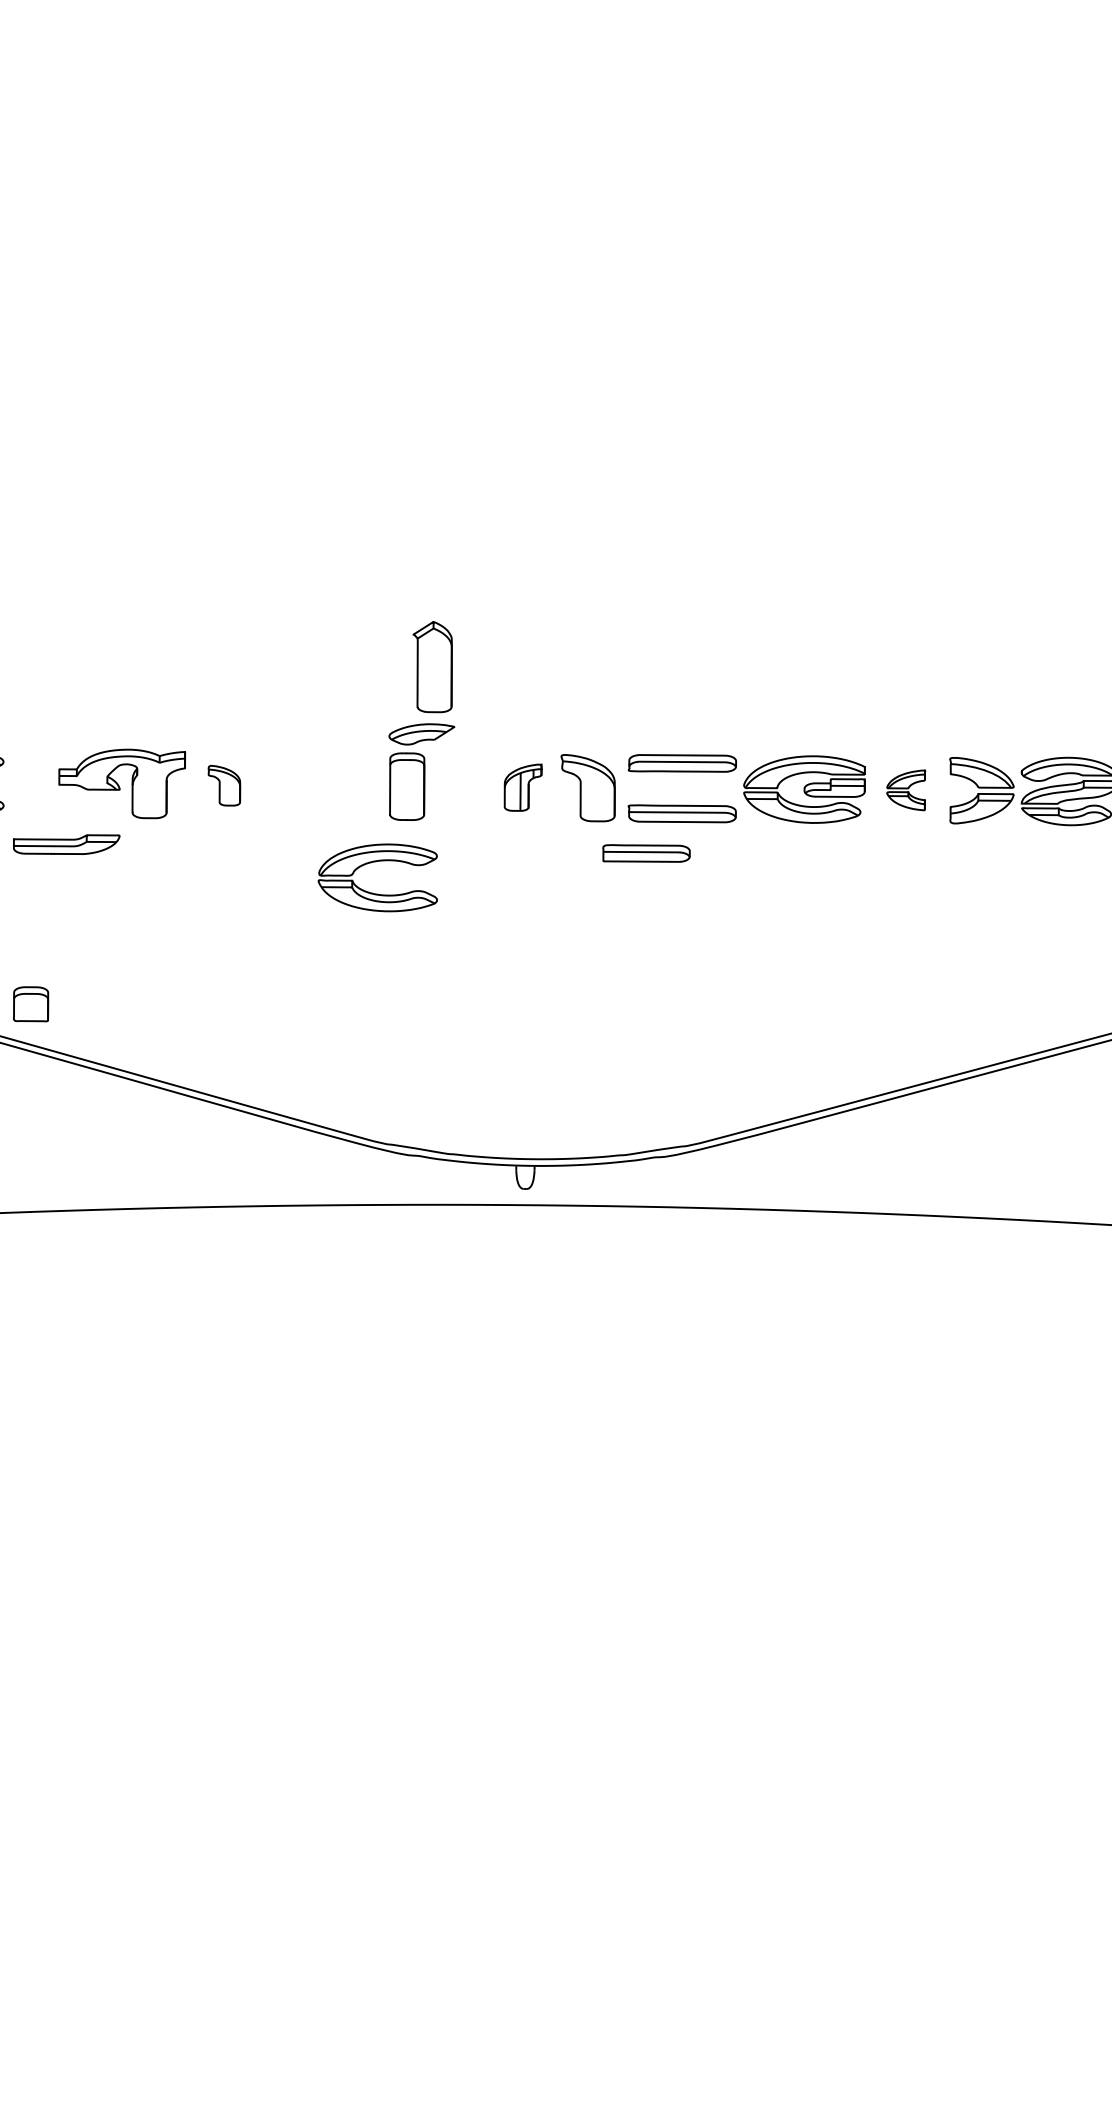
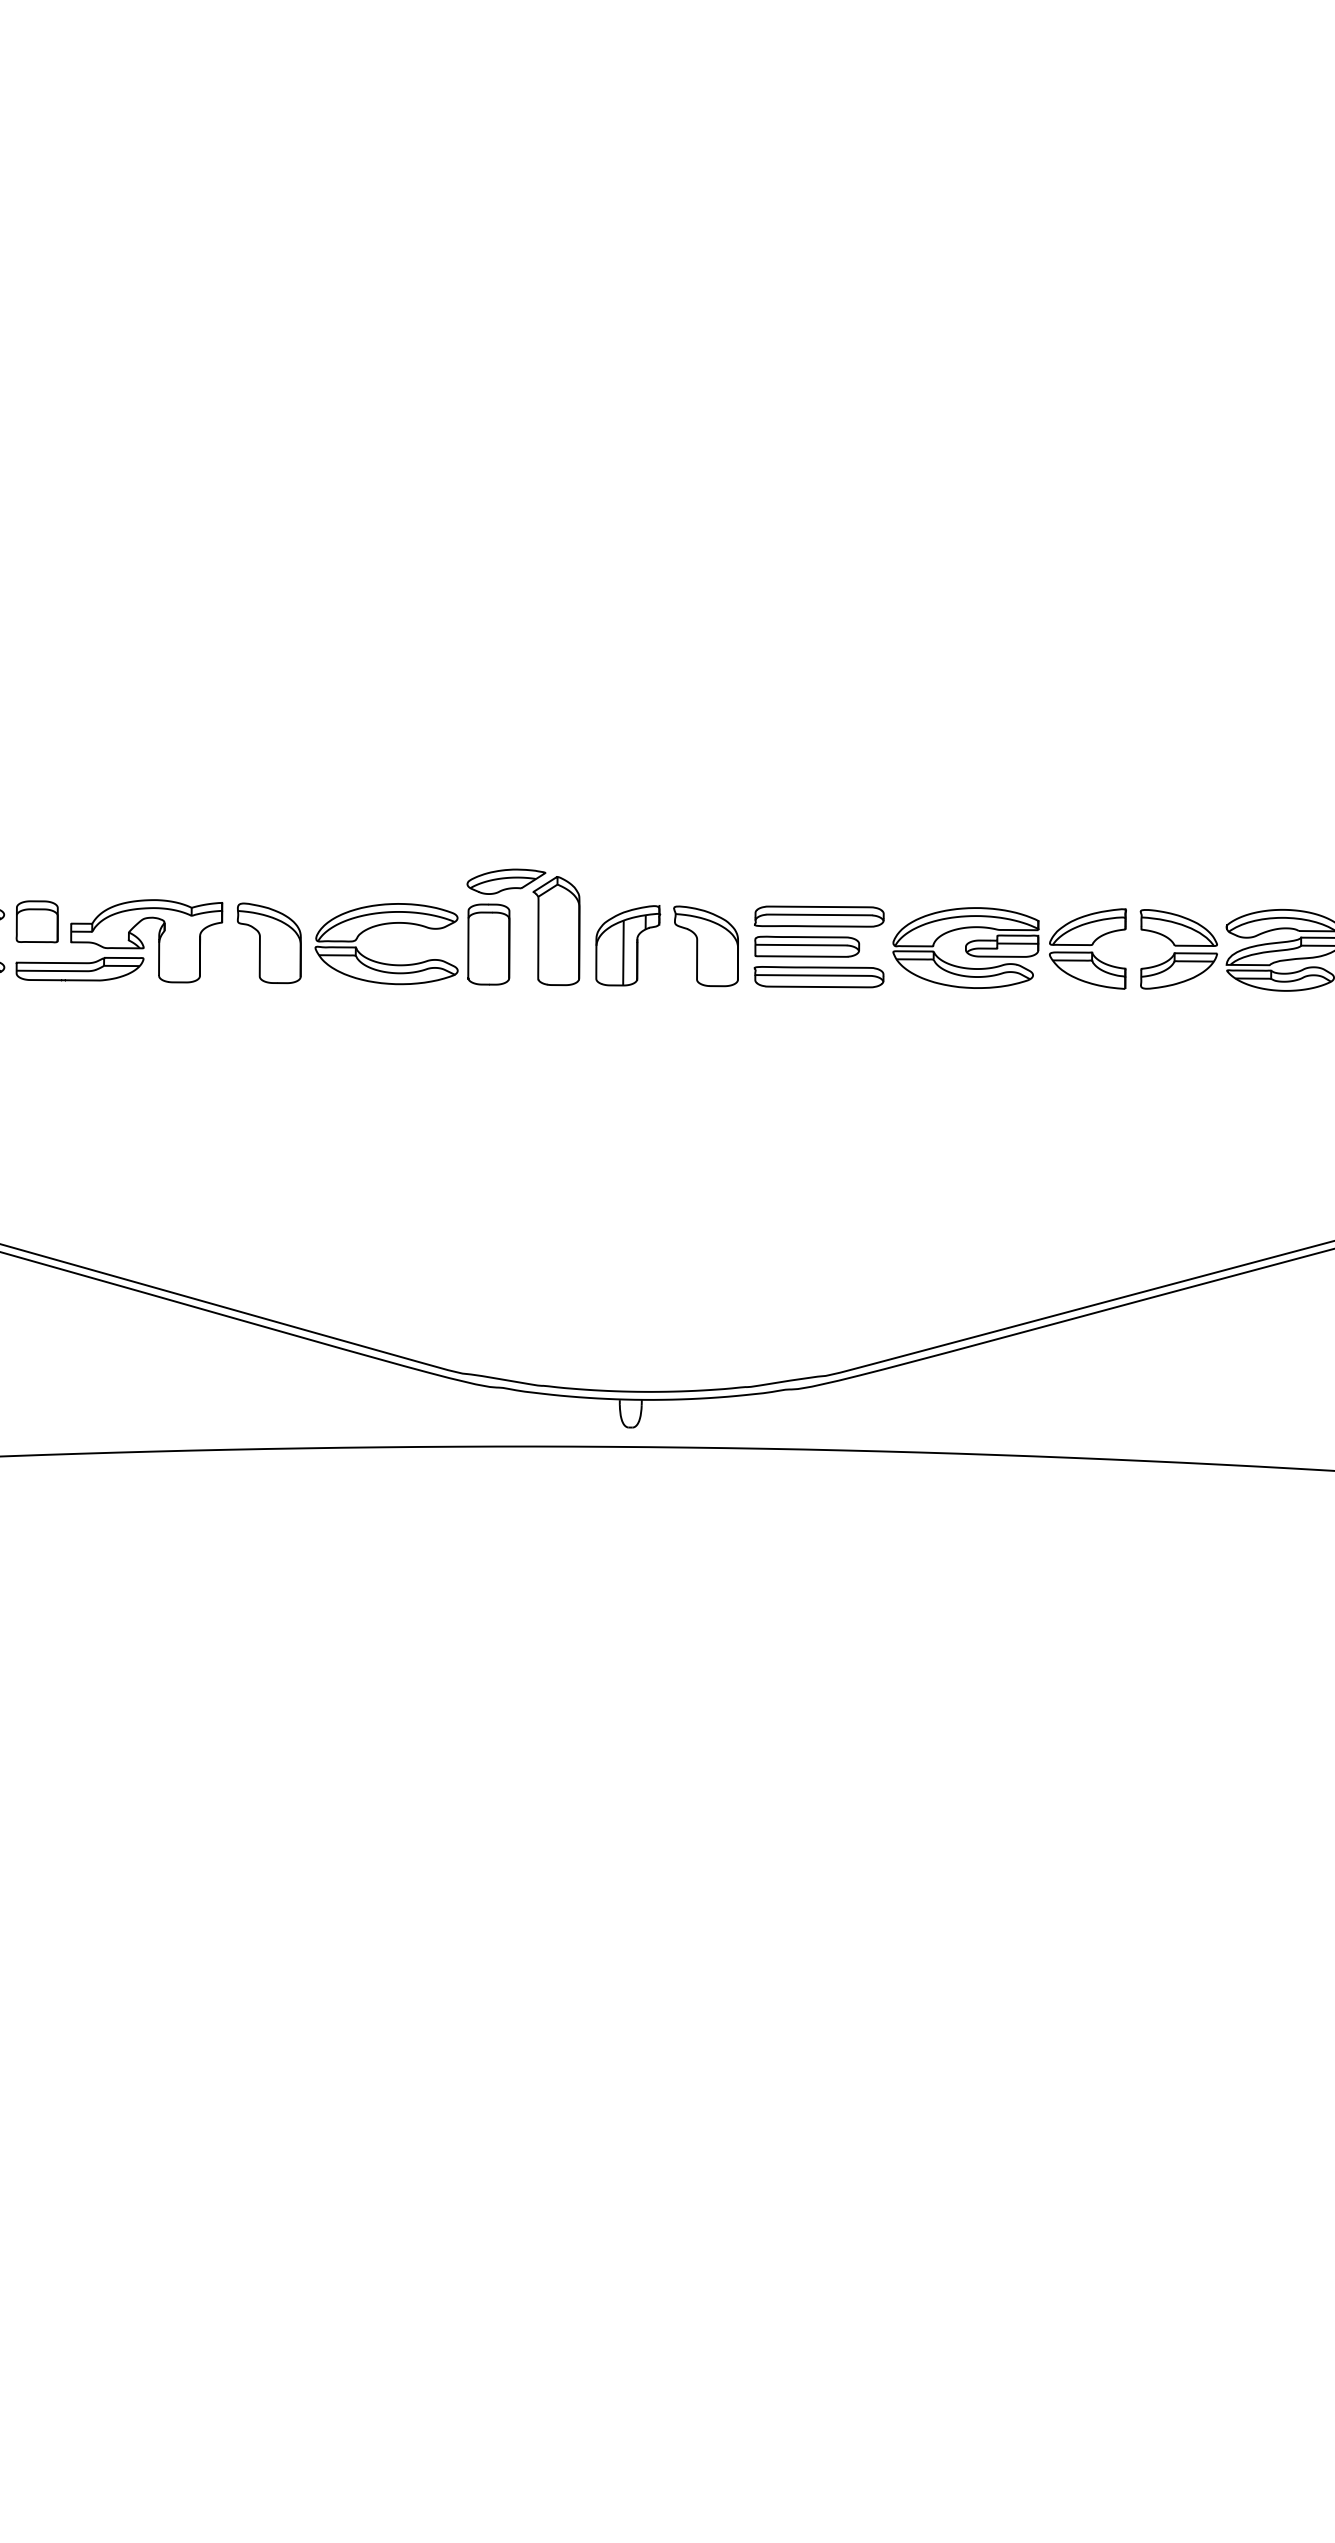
part: (432, 667) -> (556, 931), moved
part: (224, 785) -> (269, 943), size x1.67
part: (523, 787) -> (628, 945), size x1.43
part: (905, 789) -> (1087, 948), size x1.67
part: (66, 844) -> (79, 969), moved
part: (646, 853) -> (807, 946), moved
part: (375, 893) -> (383, 962), moved
part: (30, 1004) -> (36, 921), moved

